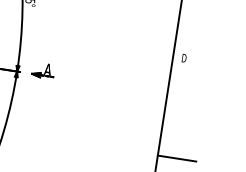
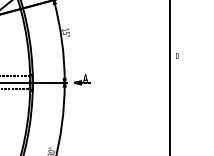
line: (176, 158) -> (182, 125), removed

